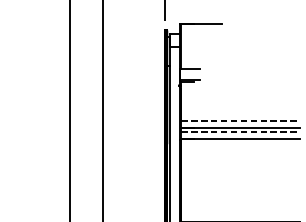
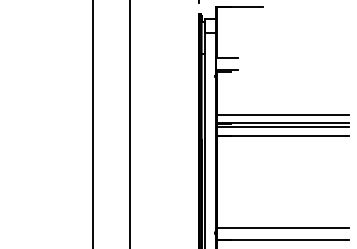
line: (240, 121) -> (283, 115), dashed -> solid
line: (240, 131) -> (283, 127), dashed -> solid

